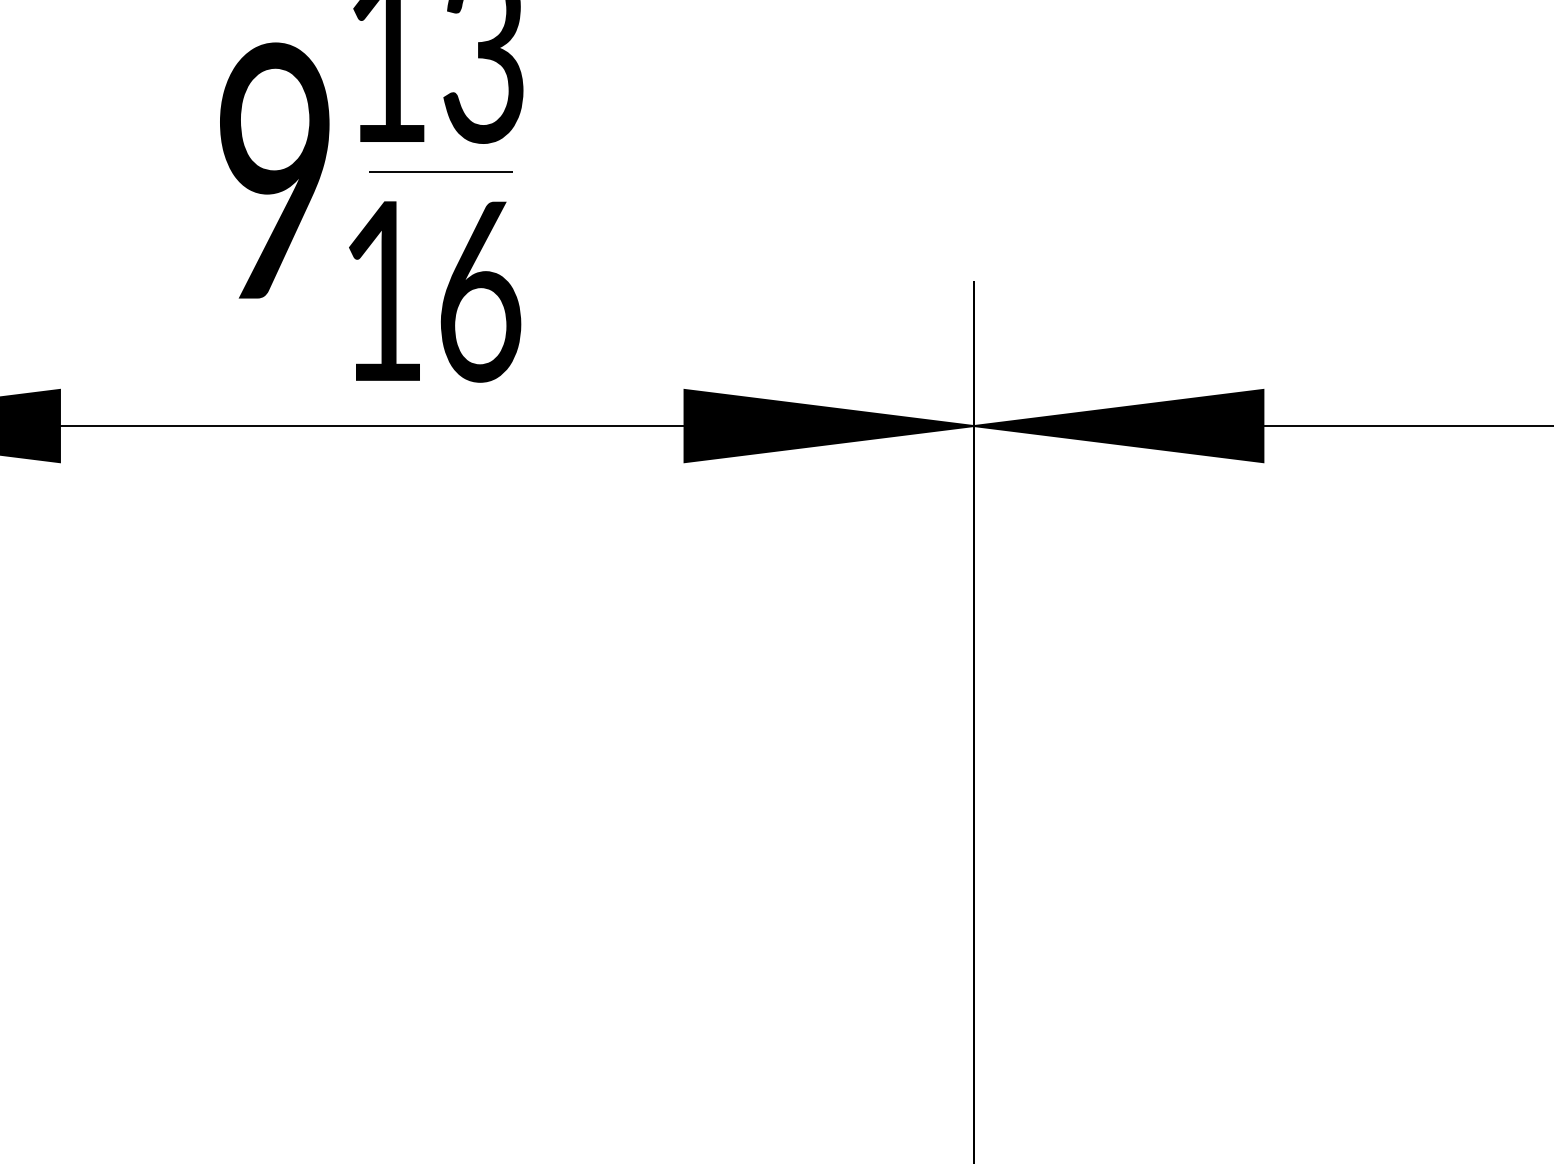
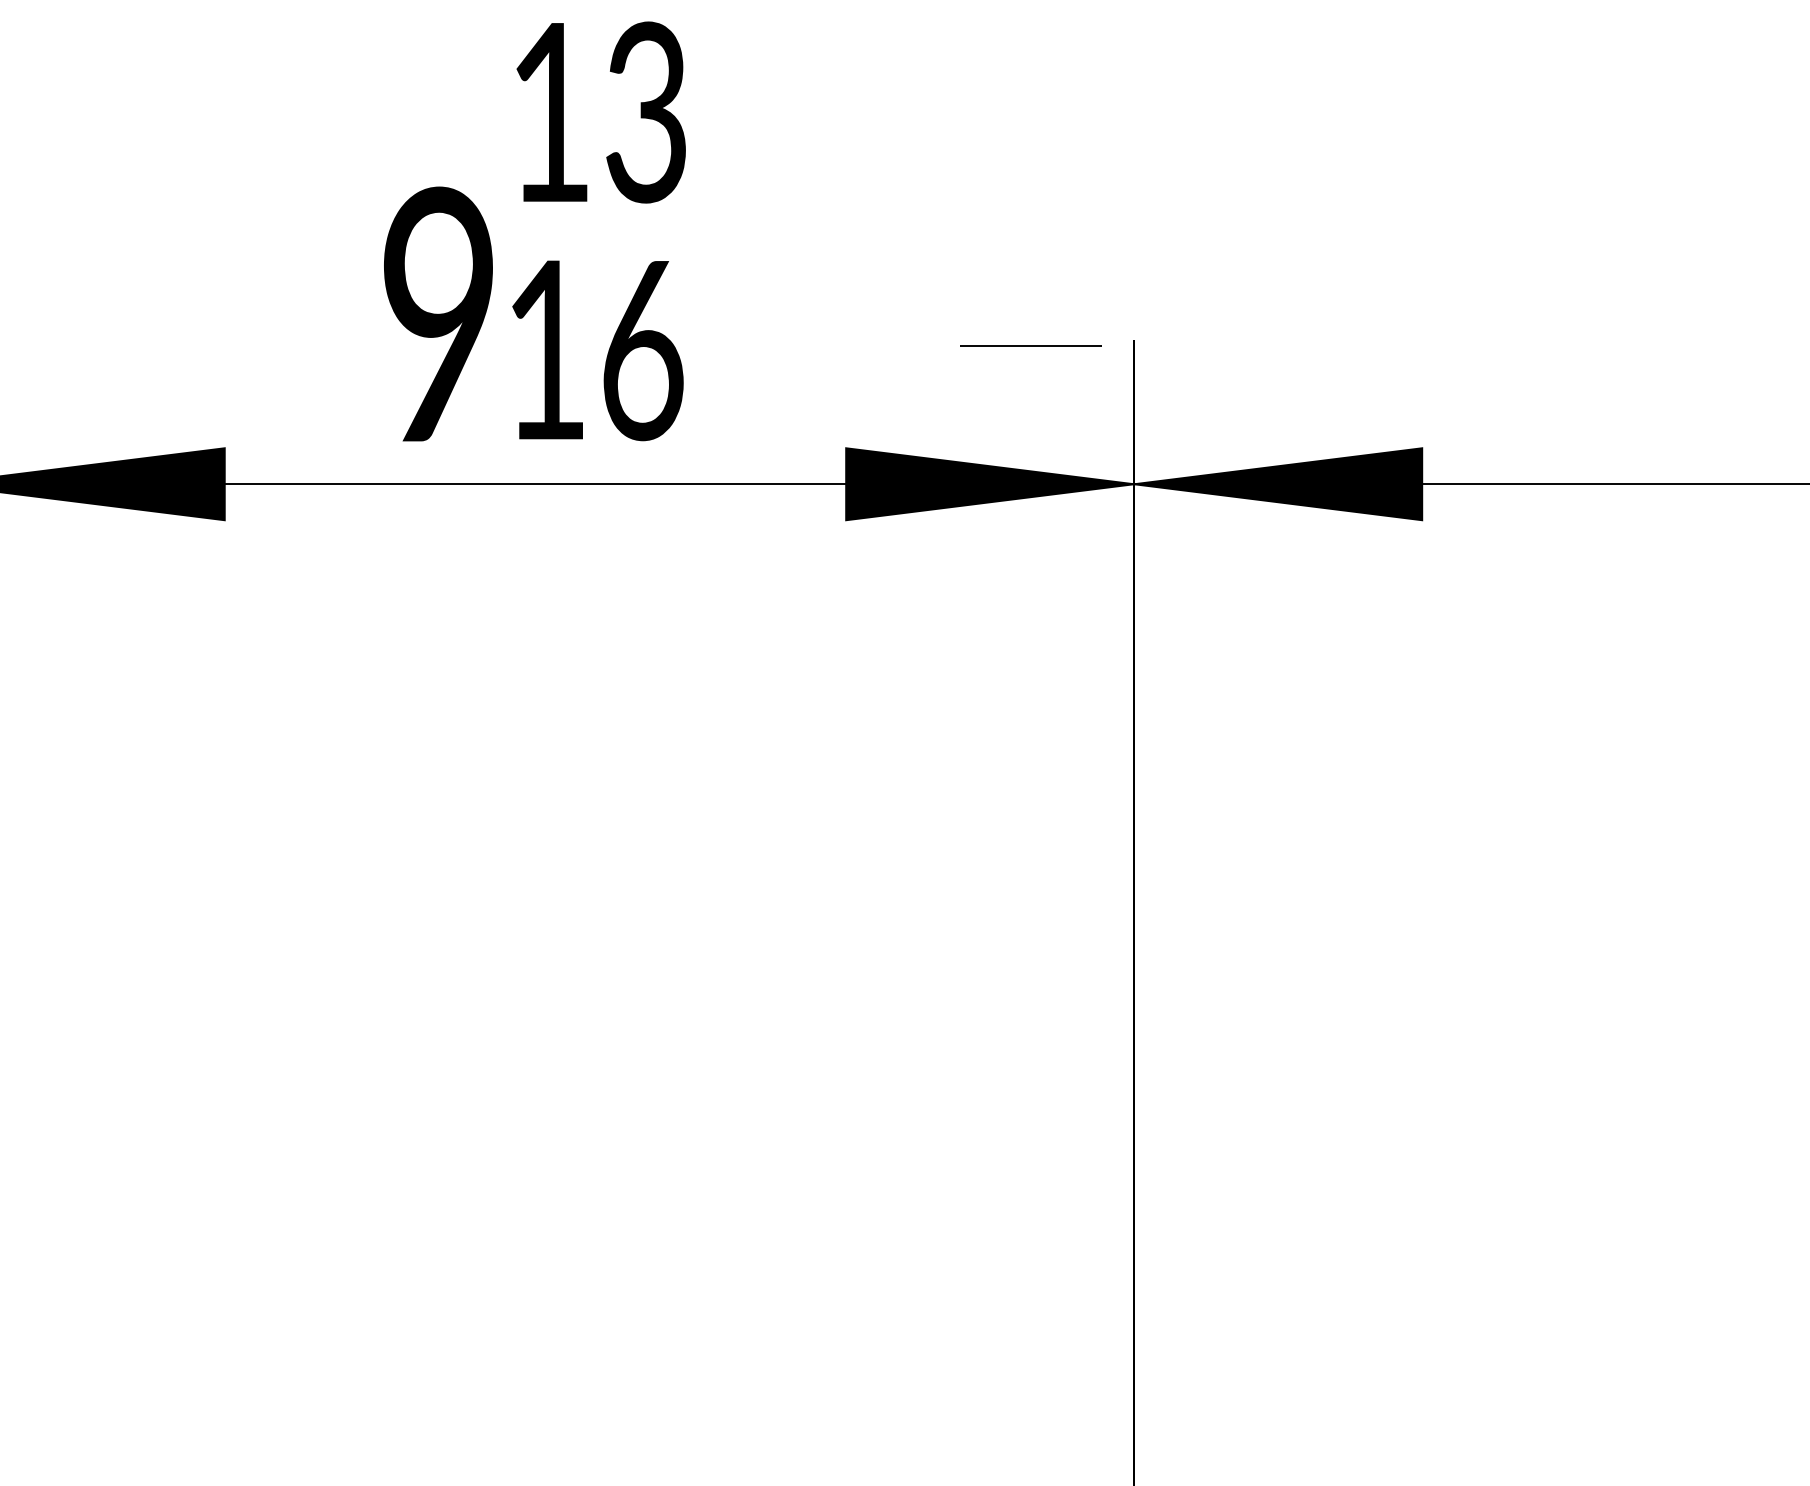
text: (274, 170) -> (438, 313), moved
line: (440, 171) -> (1030, 345), moved

